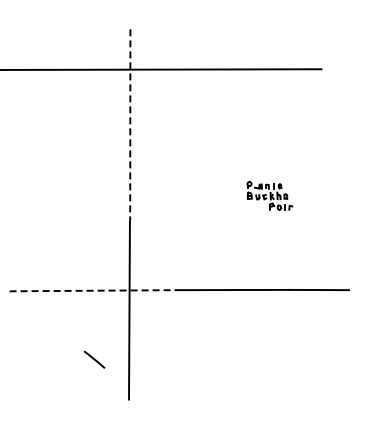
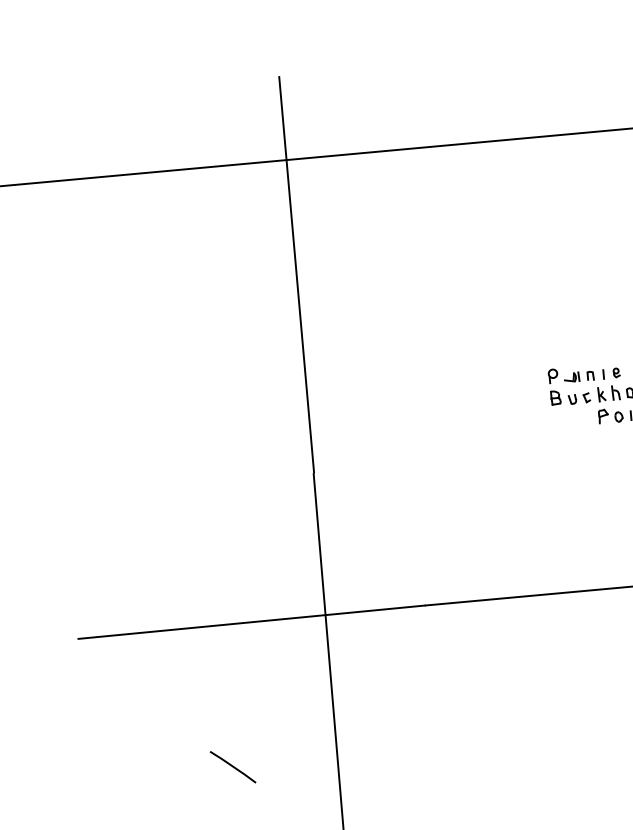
line: (130, 125) -> (297, 275), dashed -> solid
line: (94, 290) -> (253, 621), dashed -> solid
line: (94, 359) -> (232, 766), moved

